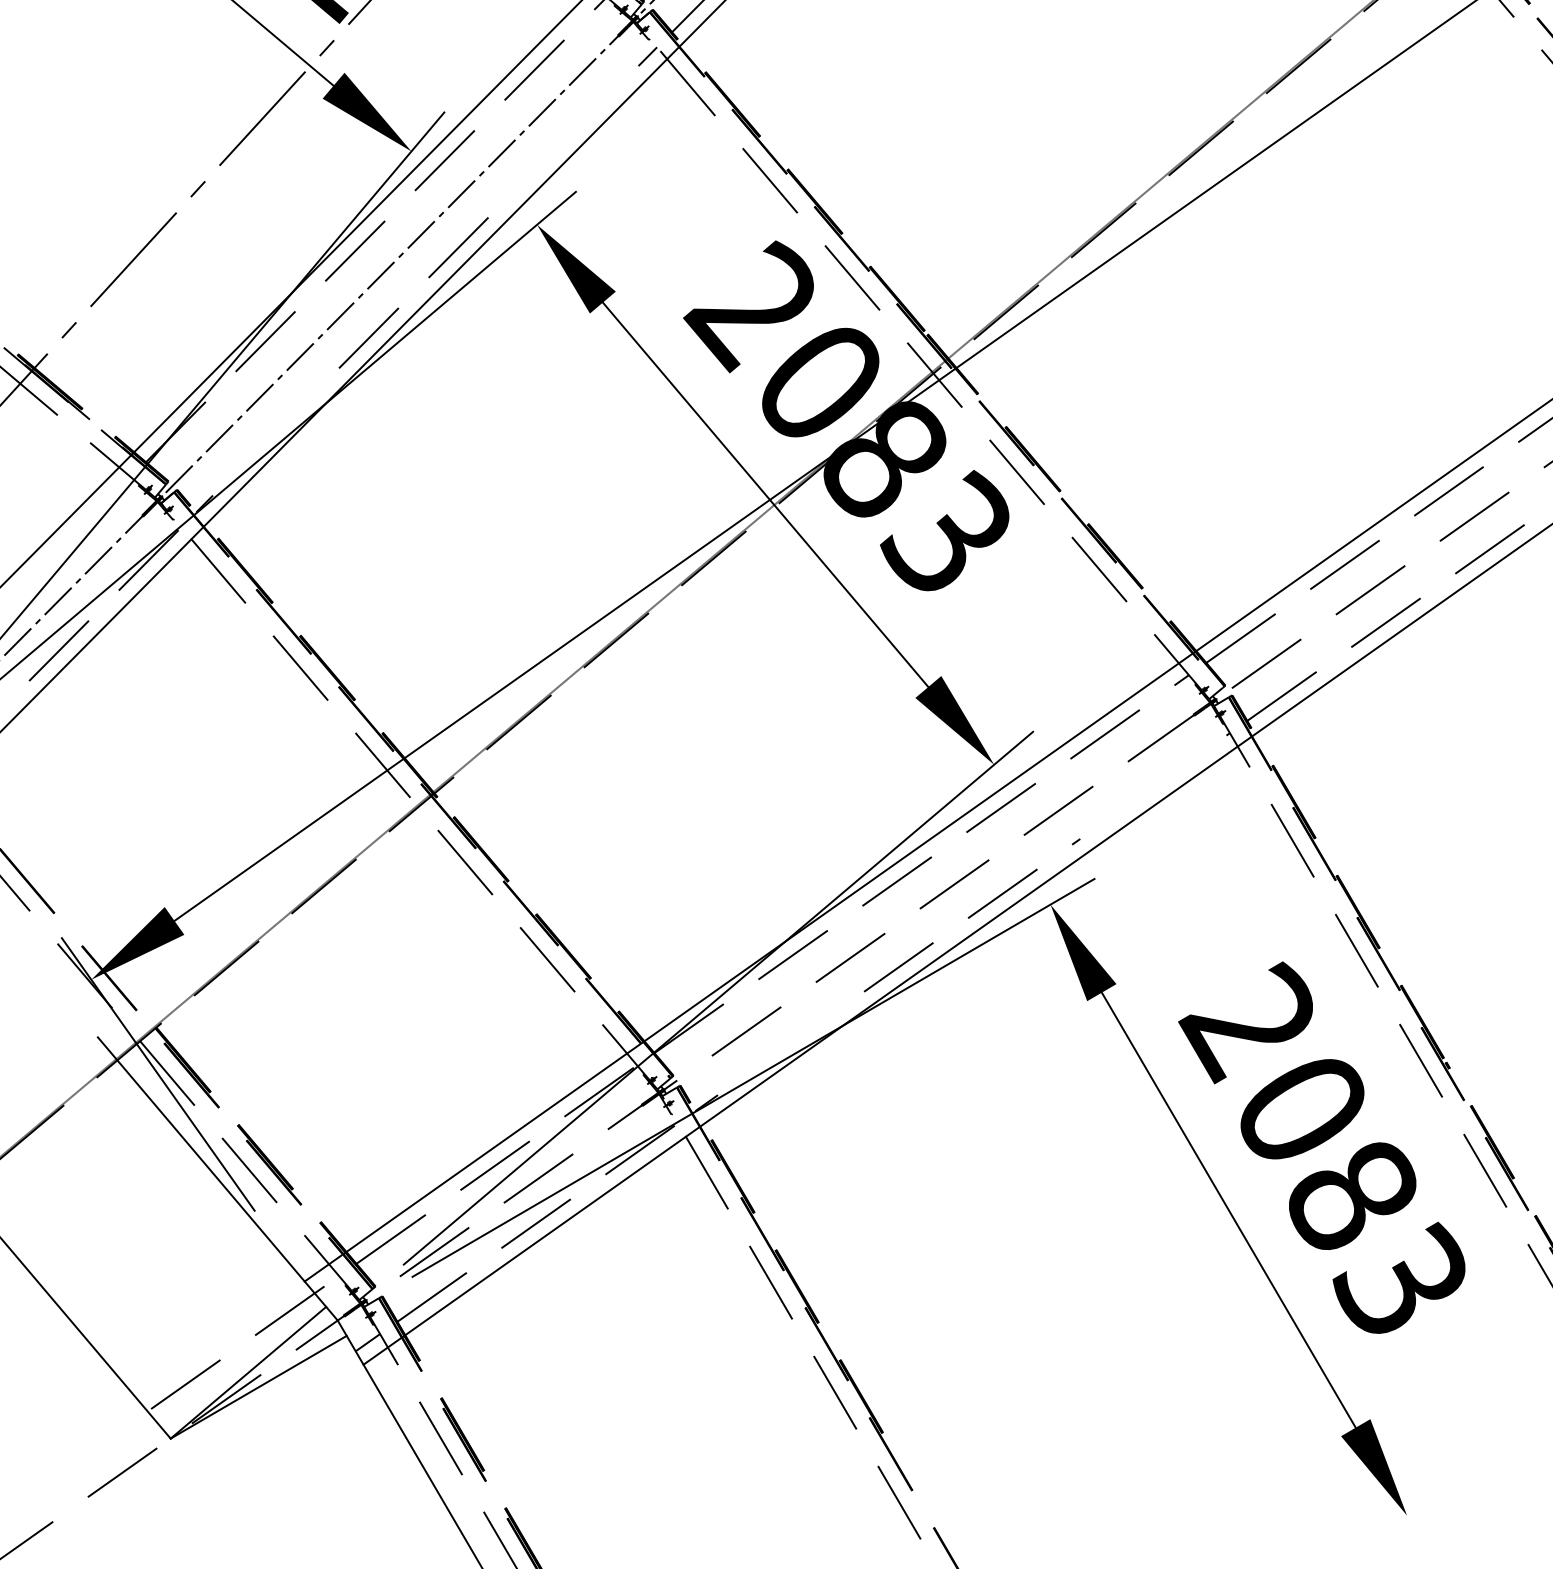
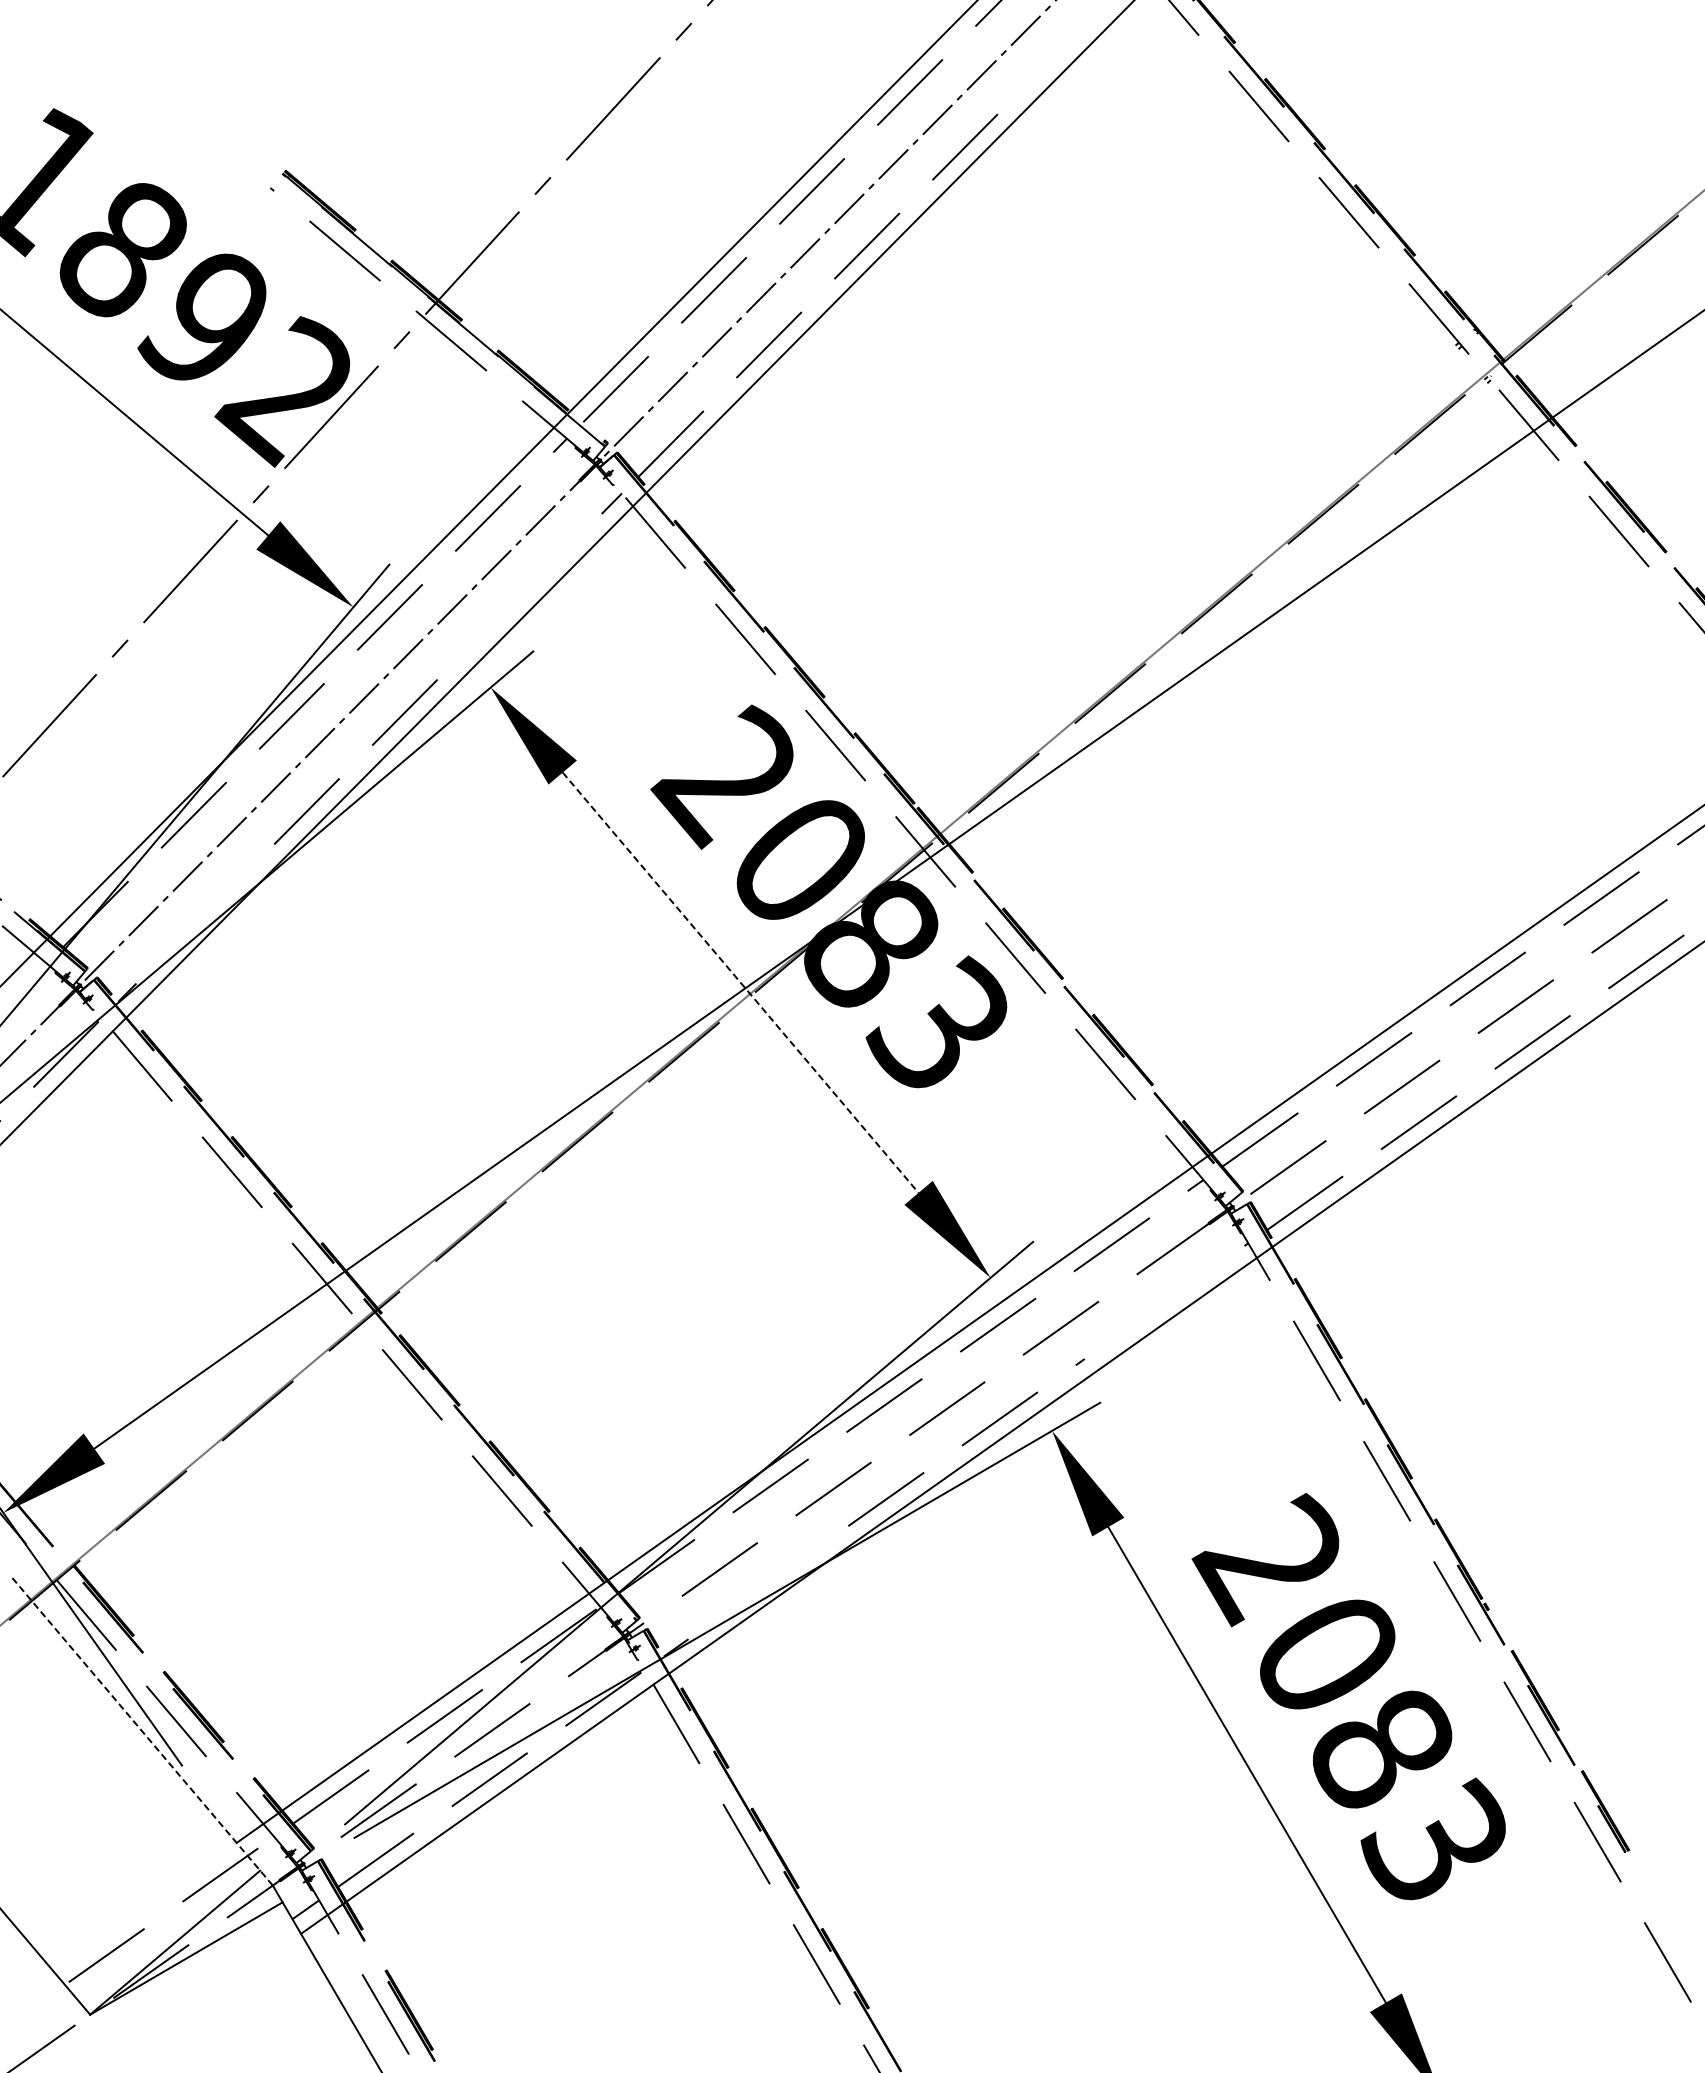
line: (765, 495) -> (740, 983), solid -> dashed
line: (217, 1178) -> (141, 1730), solid -> dashed

